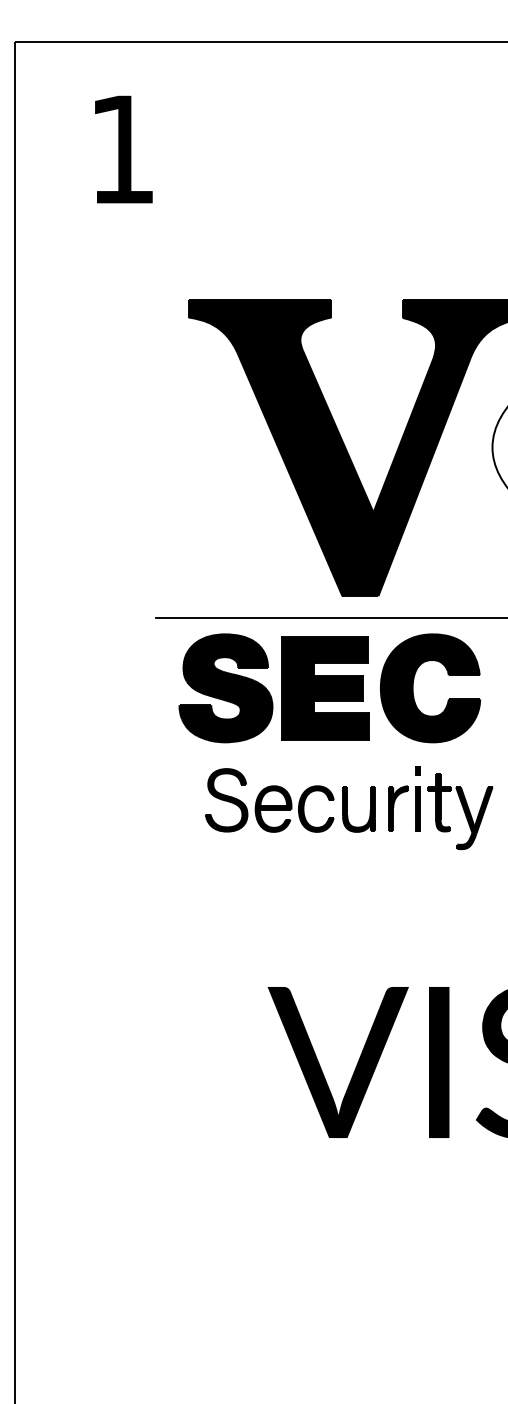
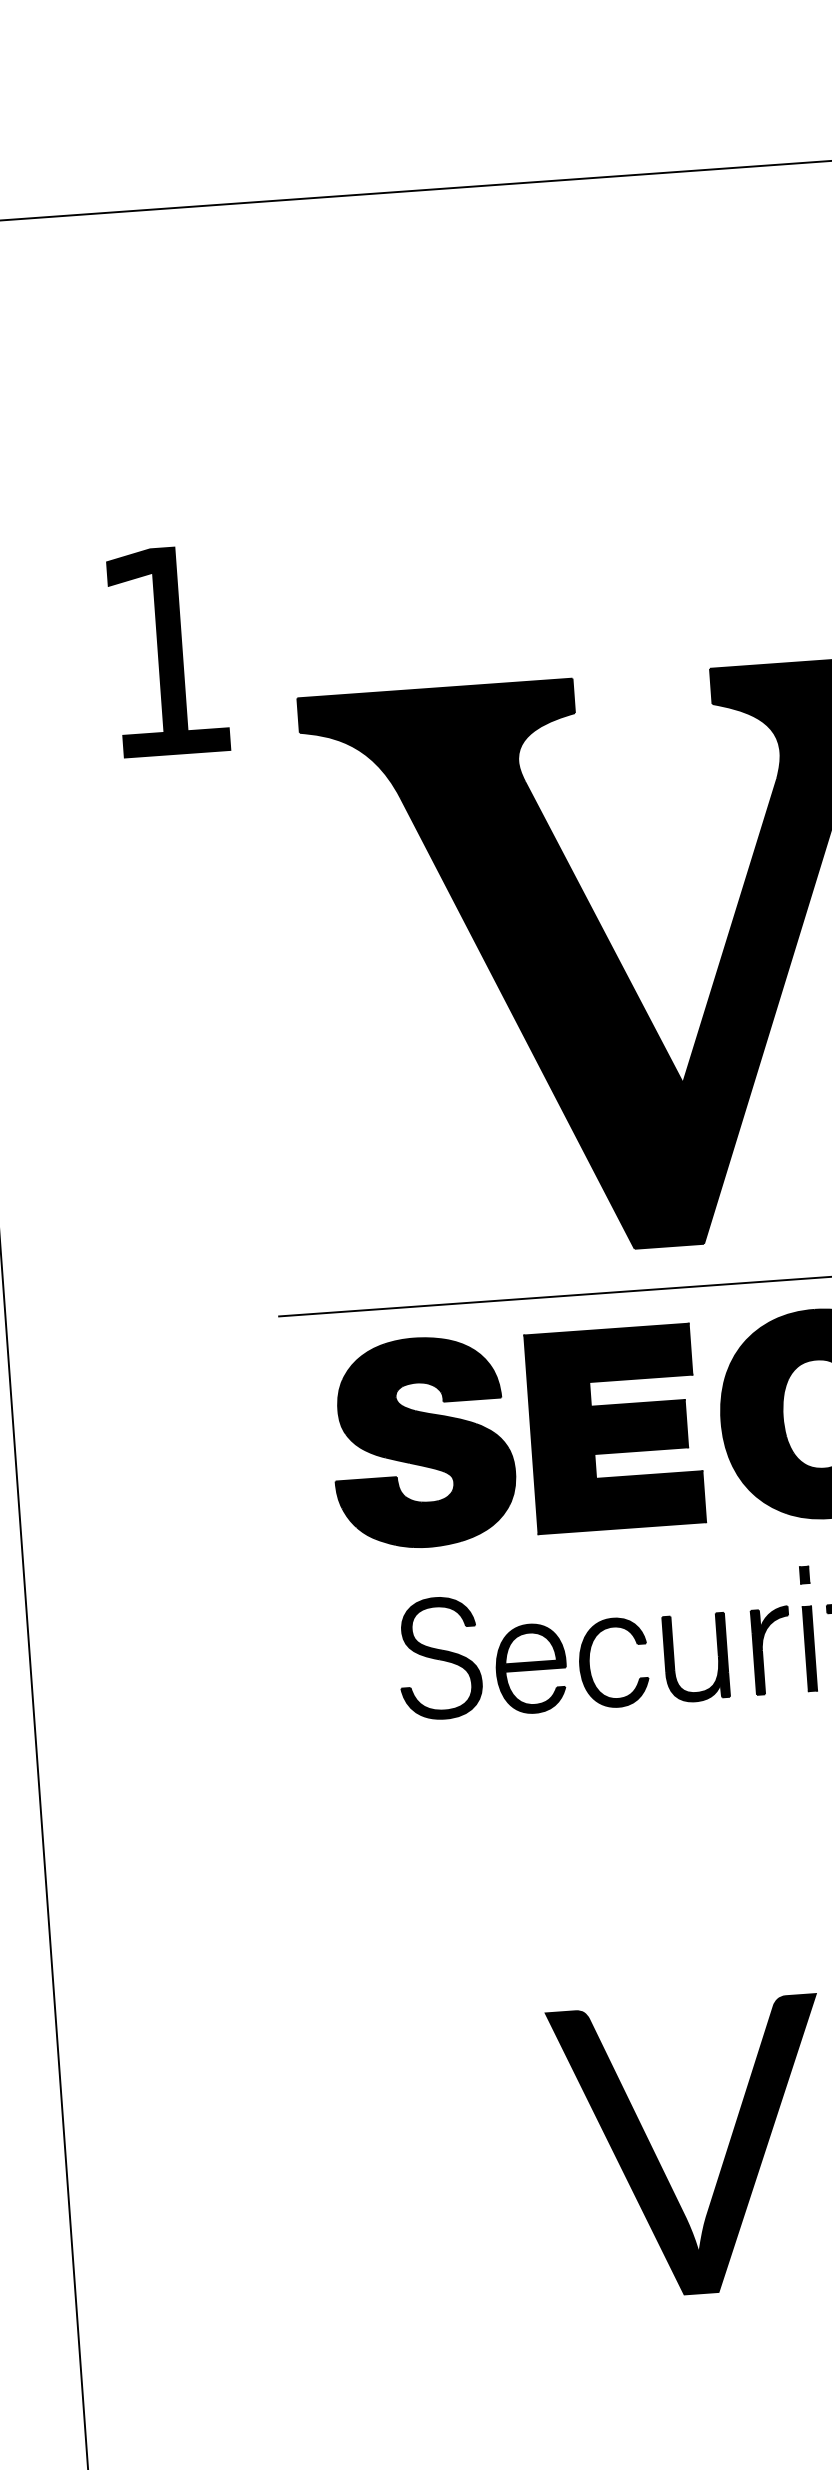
text: (123, 149) -> (167, 651), moved

